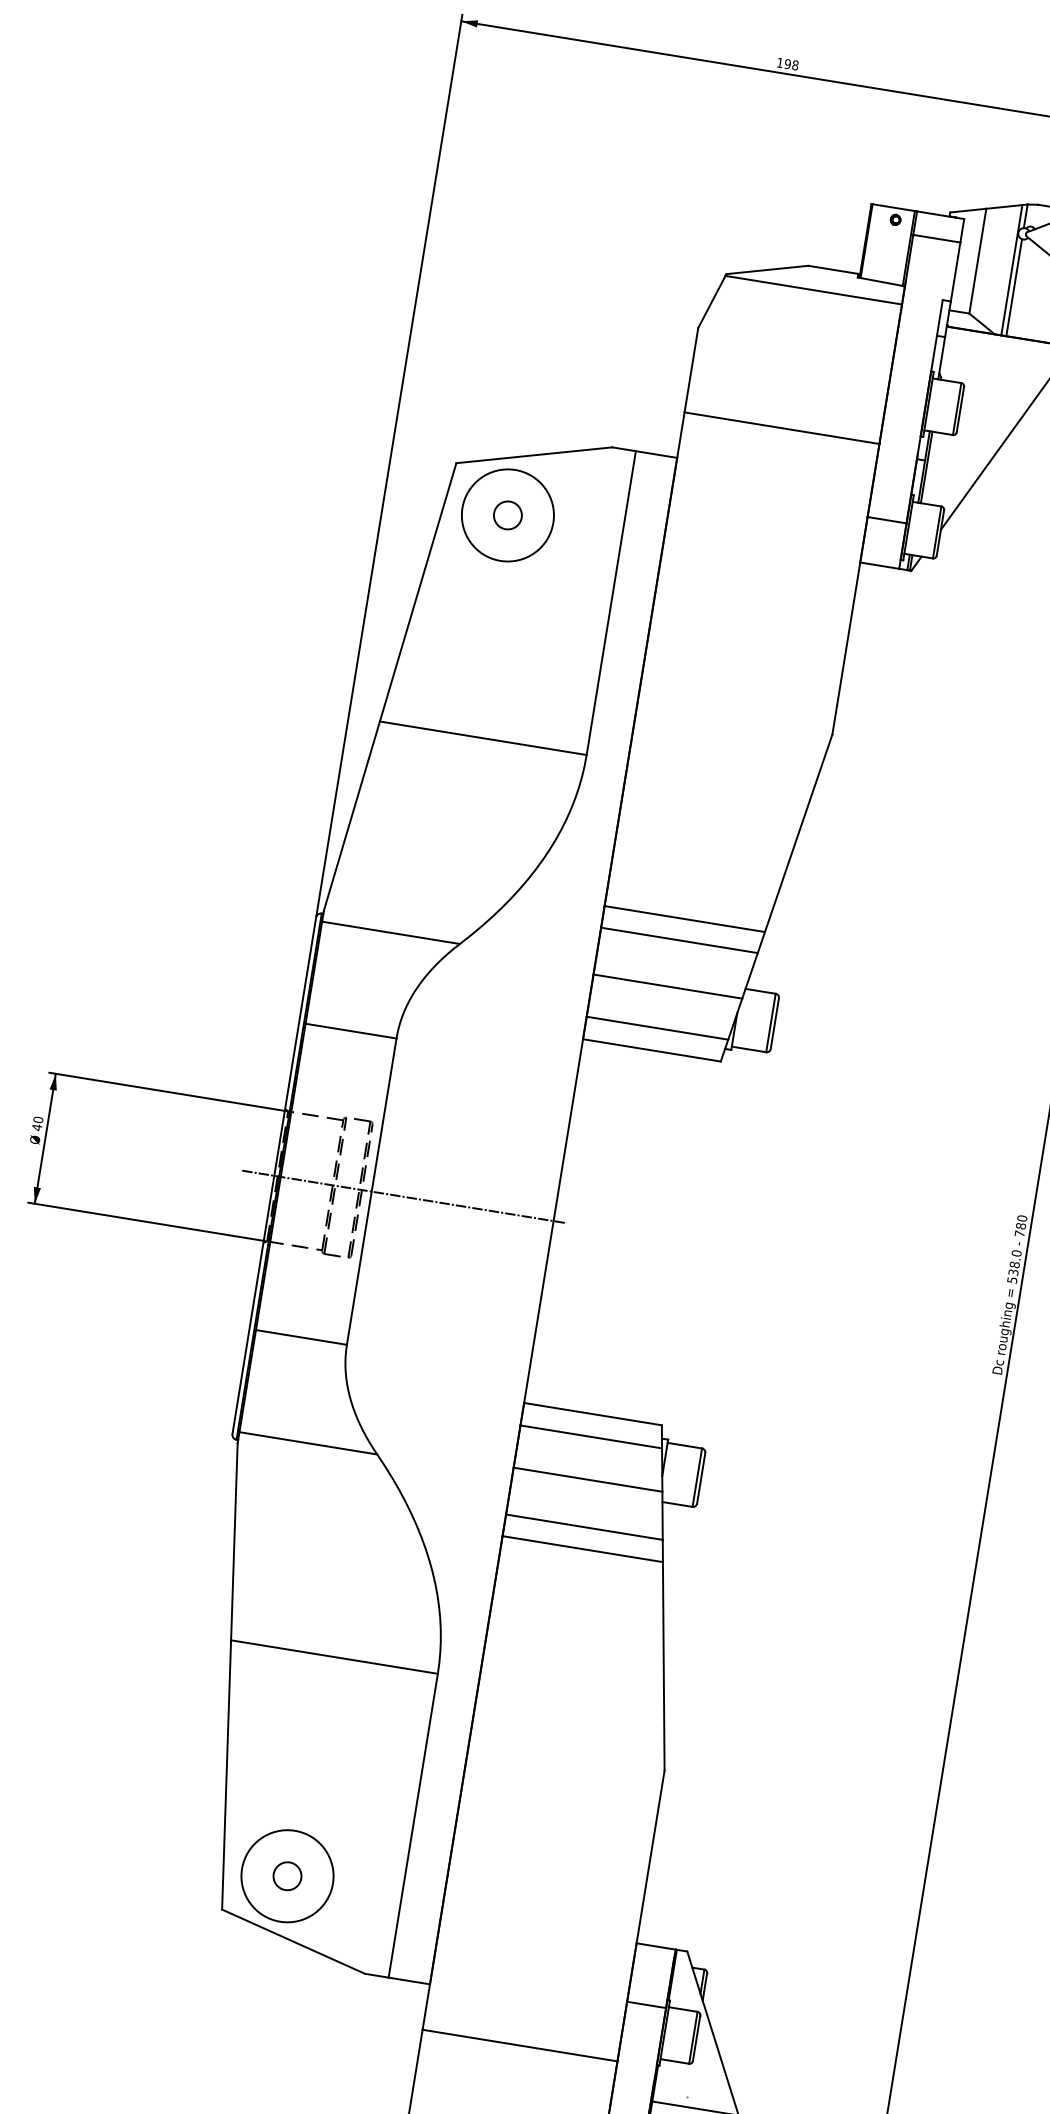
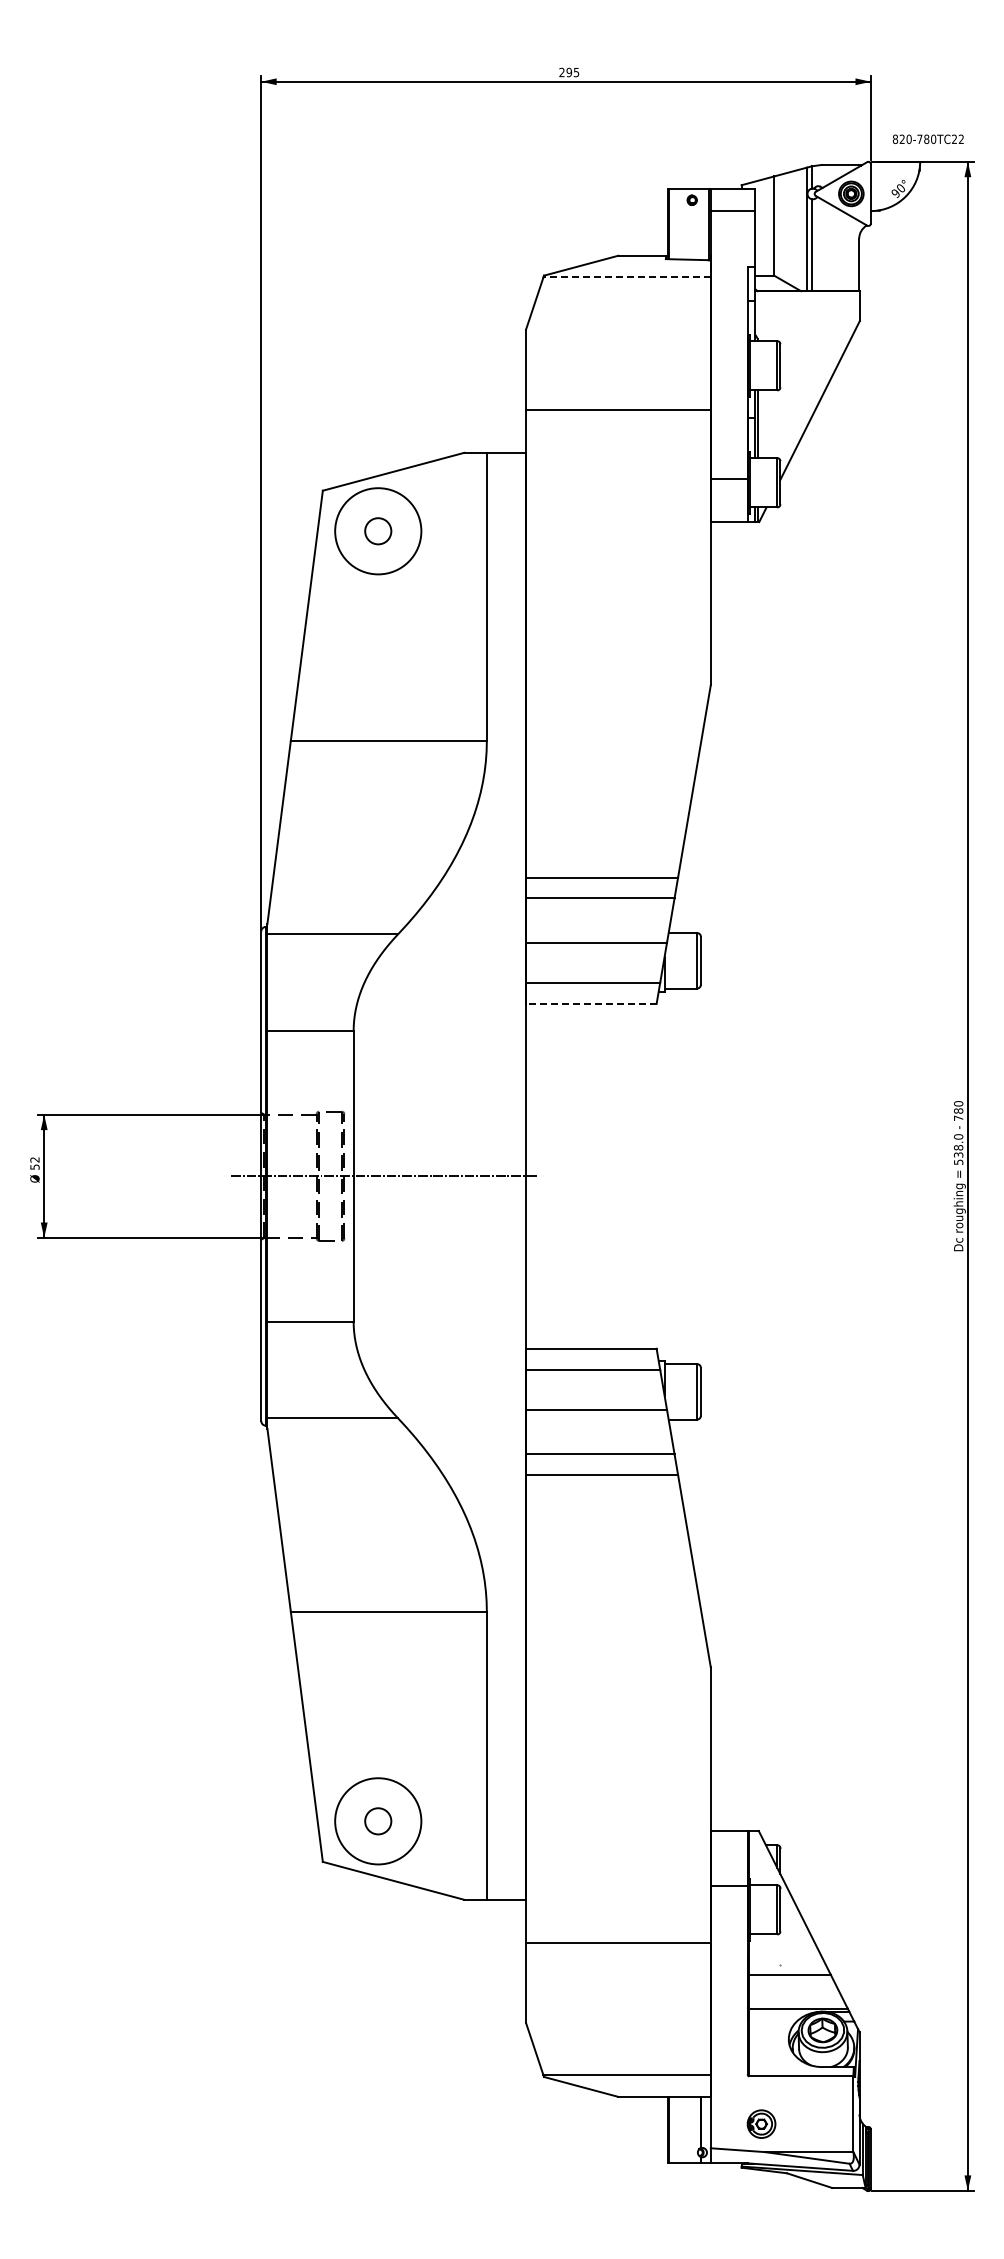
text: (788, 64) -> (569, 72), 198 -> 295
line: (814, 290) -> (627, 277), solid -> dashed
line: (651, 1049) -> (590, 1003), solid -> dashed
text: (37, 1123) -> (34, 1163), 40 -> 52

